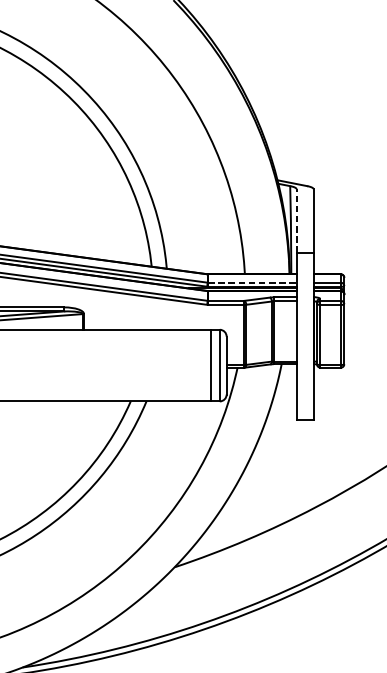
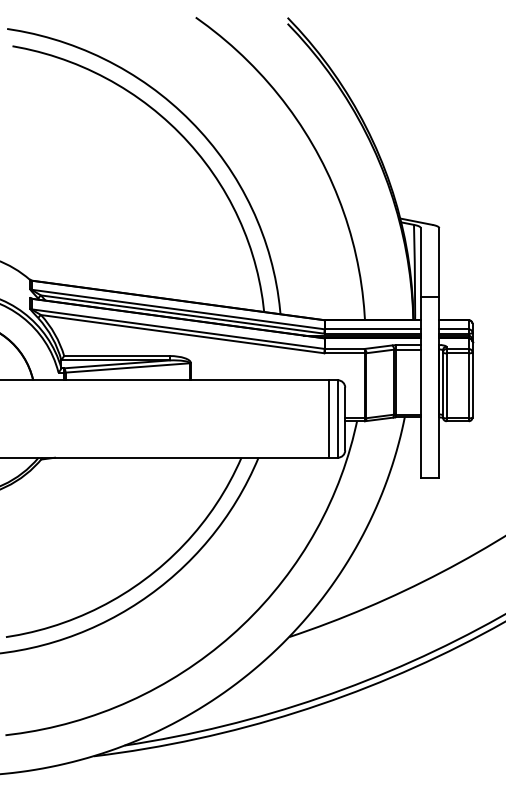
line: (296, 220) -> (420, 262), dashed -> solid
line: (252, 282) -> (373, 329), dashed -> solid

